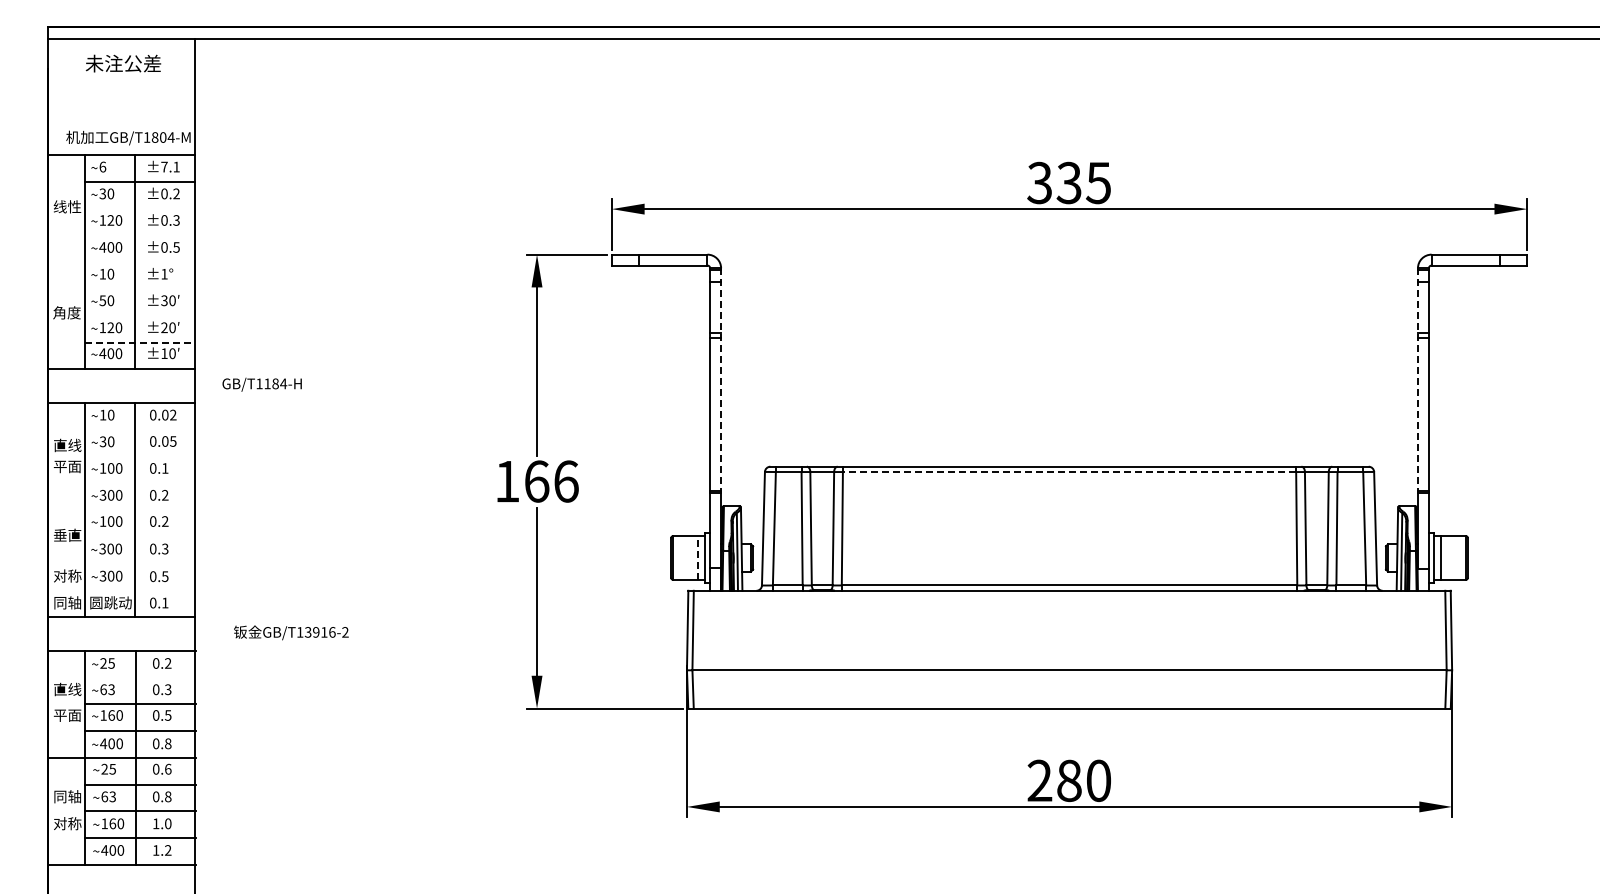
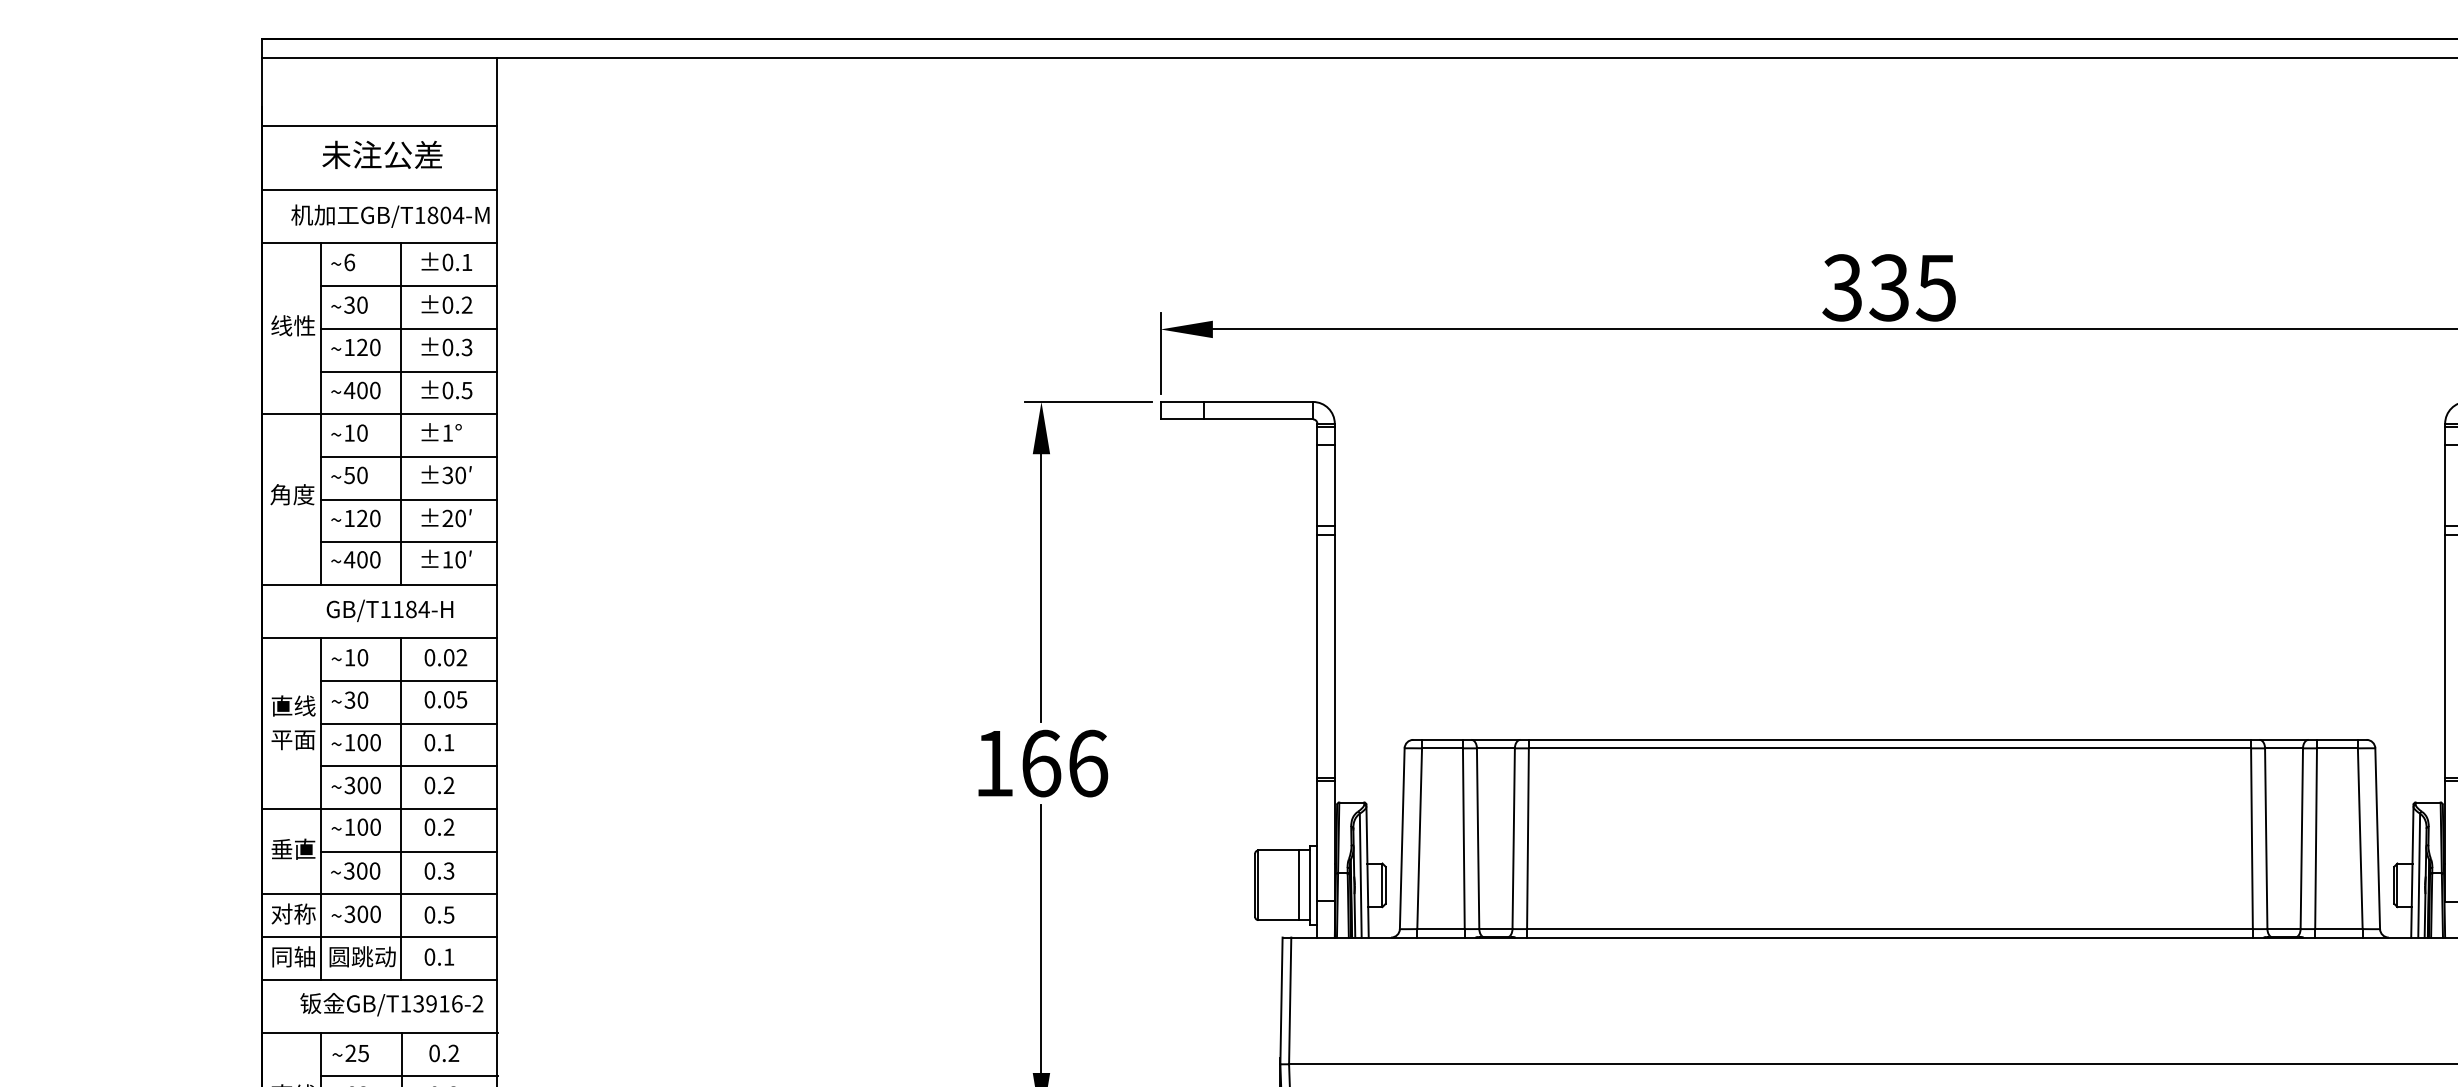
text: (123, 63) -> (382, 154), moved
line: (121, 81) -> (379, 126), added
line: (121, 121) -> (379, 189), added
text: (164, 166) -> (447, 261), ±7.1 -> ±0.1
line: (139, 208) -> (408, 328), added
line: (139, 235) -> (408, 371), added
line: (121, 262) -> (379, 414), added
line: (139, 289) -> (408, 457), added
line: (139, 315) -> (408, 498), added
line: (140, 342) -> (409, 541), dashed -> solid
line: (721, 379) -> (1335, 600), dashed -> solid
line: (1417, 379) -> (2444, 600), dashed -> solid
text: (261, 384) -> (388, 610), moved
line: (139, 429) -> (408, 680), added
line: (139, 456) -> (408, 723), added
line: (1069, 472) -> (1889, 749), dashed -> solid
line: (139, 483) -> (408, 766), added
line: (121, 510) -> (379, 809), added
line: (139, 536) -> (408, 851), added
line: (698, 557) -> (1298, 884), dashed -> solid
line: (121, 563) -> (379, 894), added
line: (121, 590) -> (379, 937), added
text: (291, 632) -> (392, 1004), moved
line: (139, 677) -> (408, 1075), added

